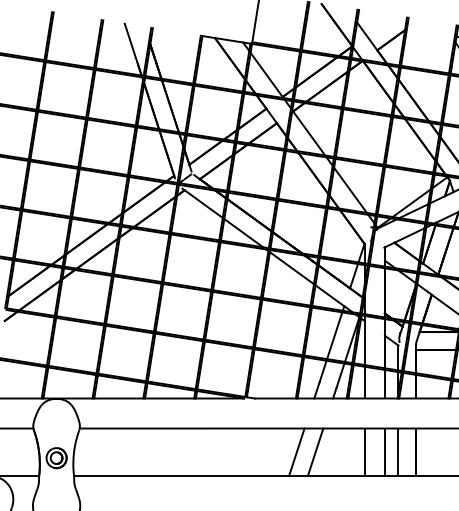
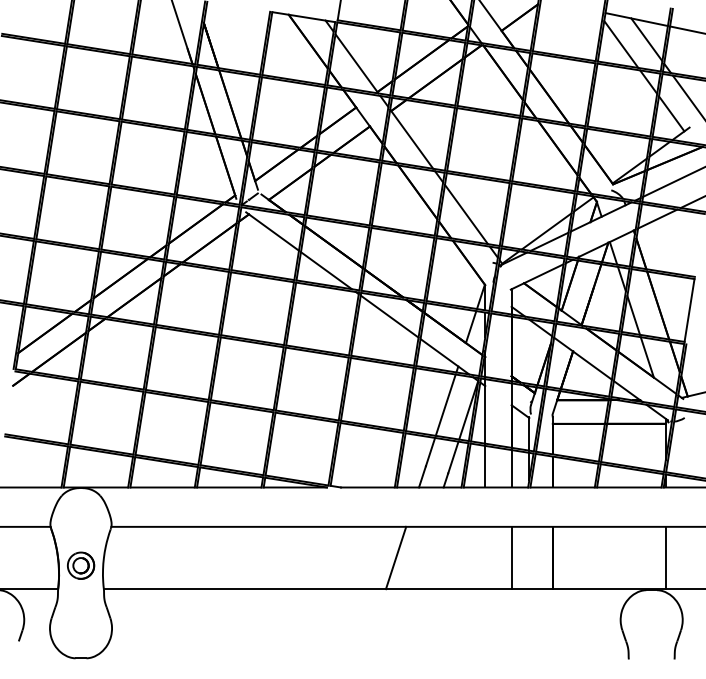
line: (315, 451) -> (420, 557), removed
line: (365, 451) -> (485, 557), removed
line: (398, 451) -> (529, 557), removed

